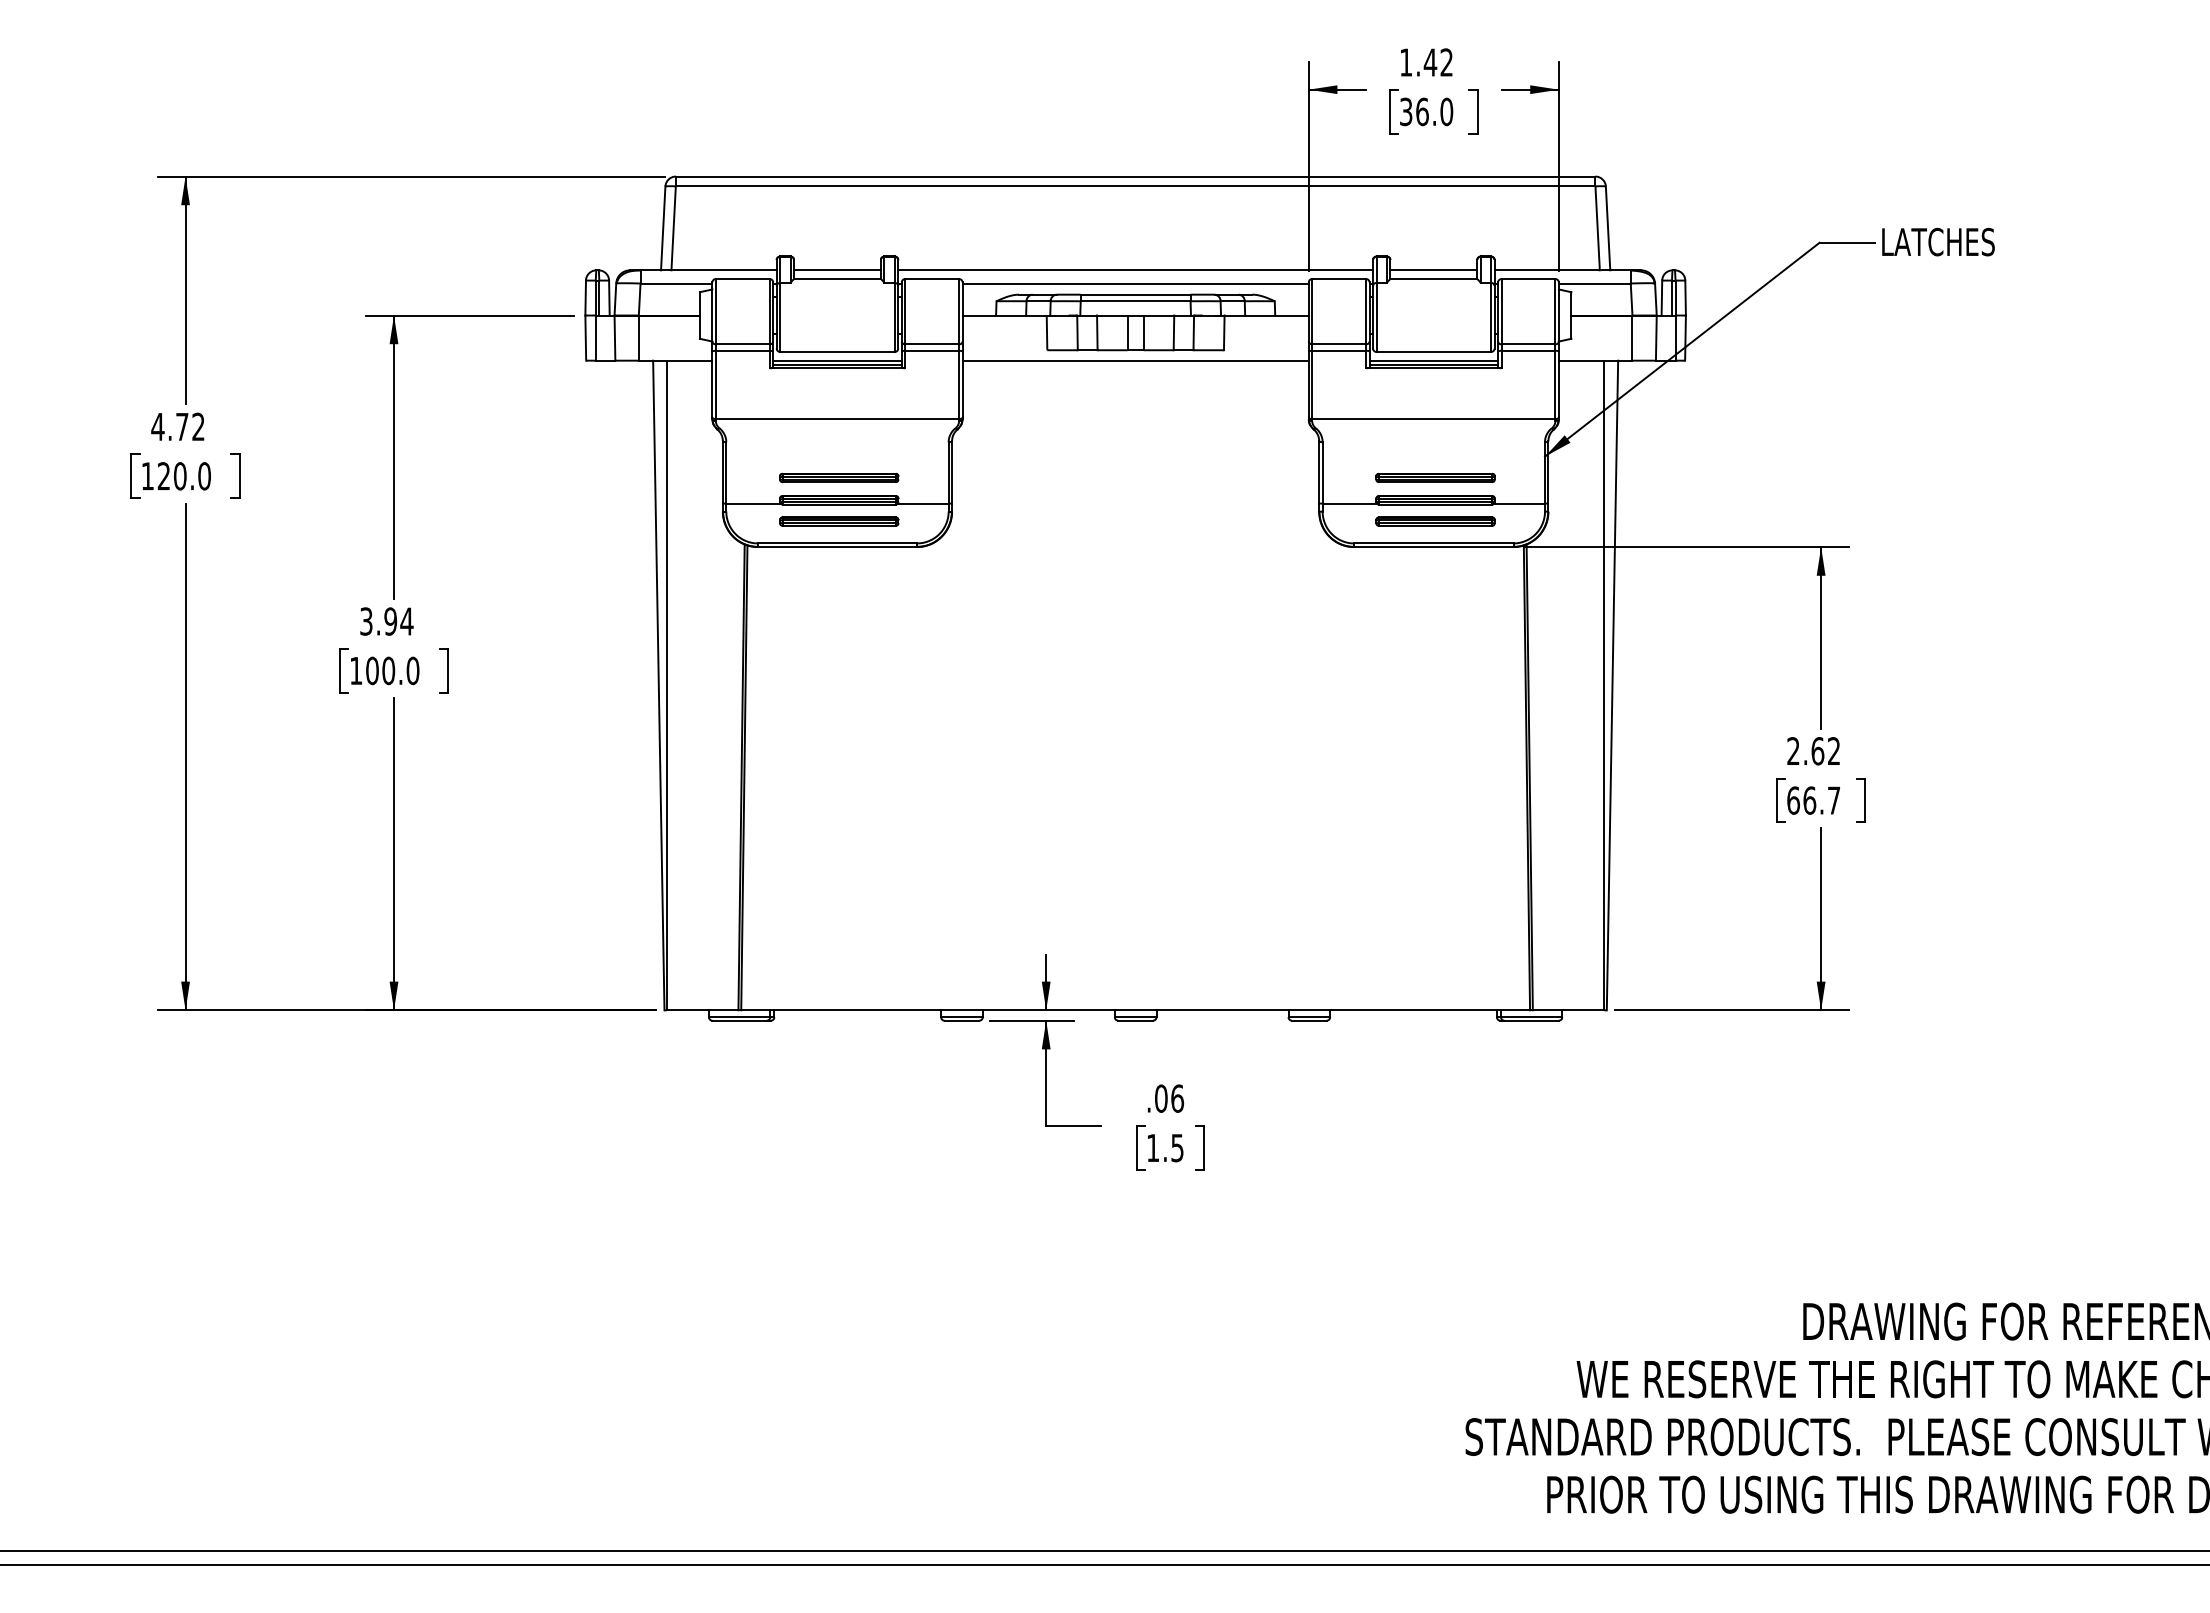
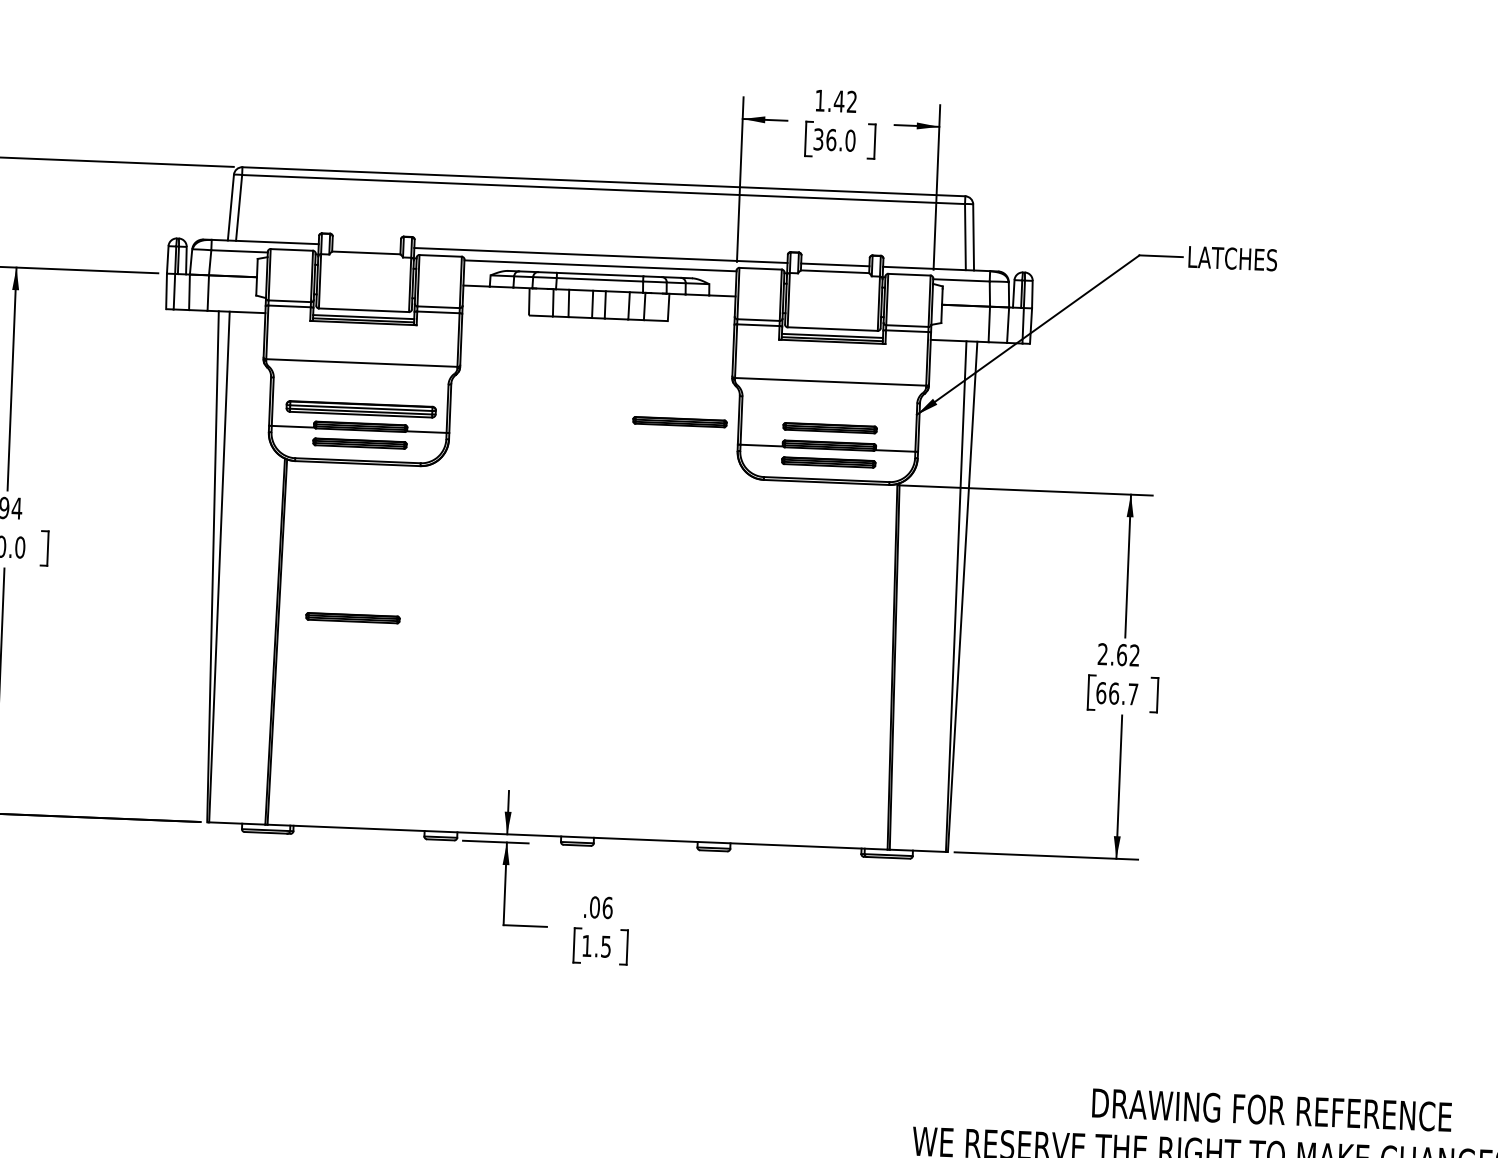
line: (837, 270) -> (366, 246), removed
line: (1135, 360) -> (597, 326), removed
part: (839, 477) -> (361, 408), size x1.6
part: (1244, 477) -> (679, 421), added
part: (839, 743) -> (353, 618), added

